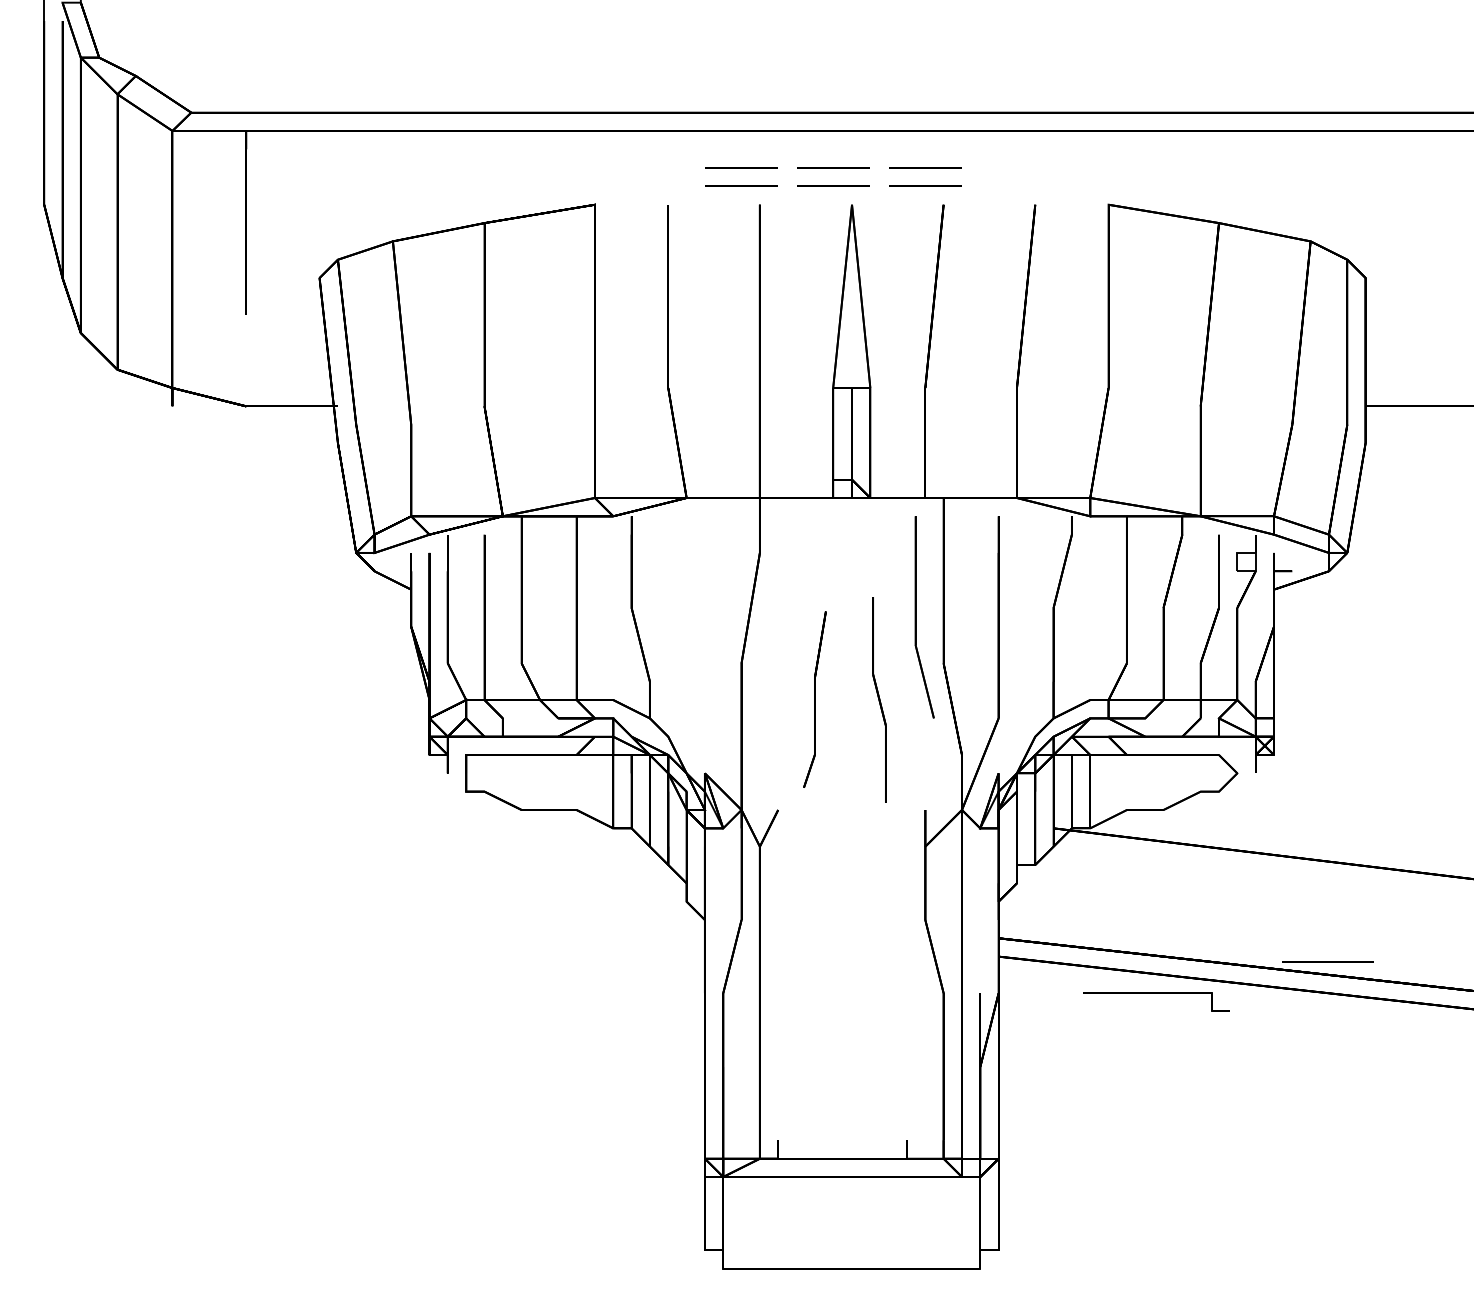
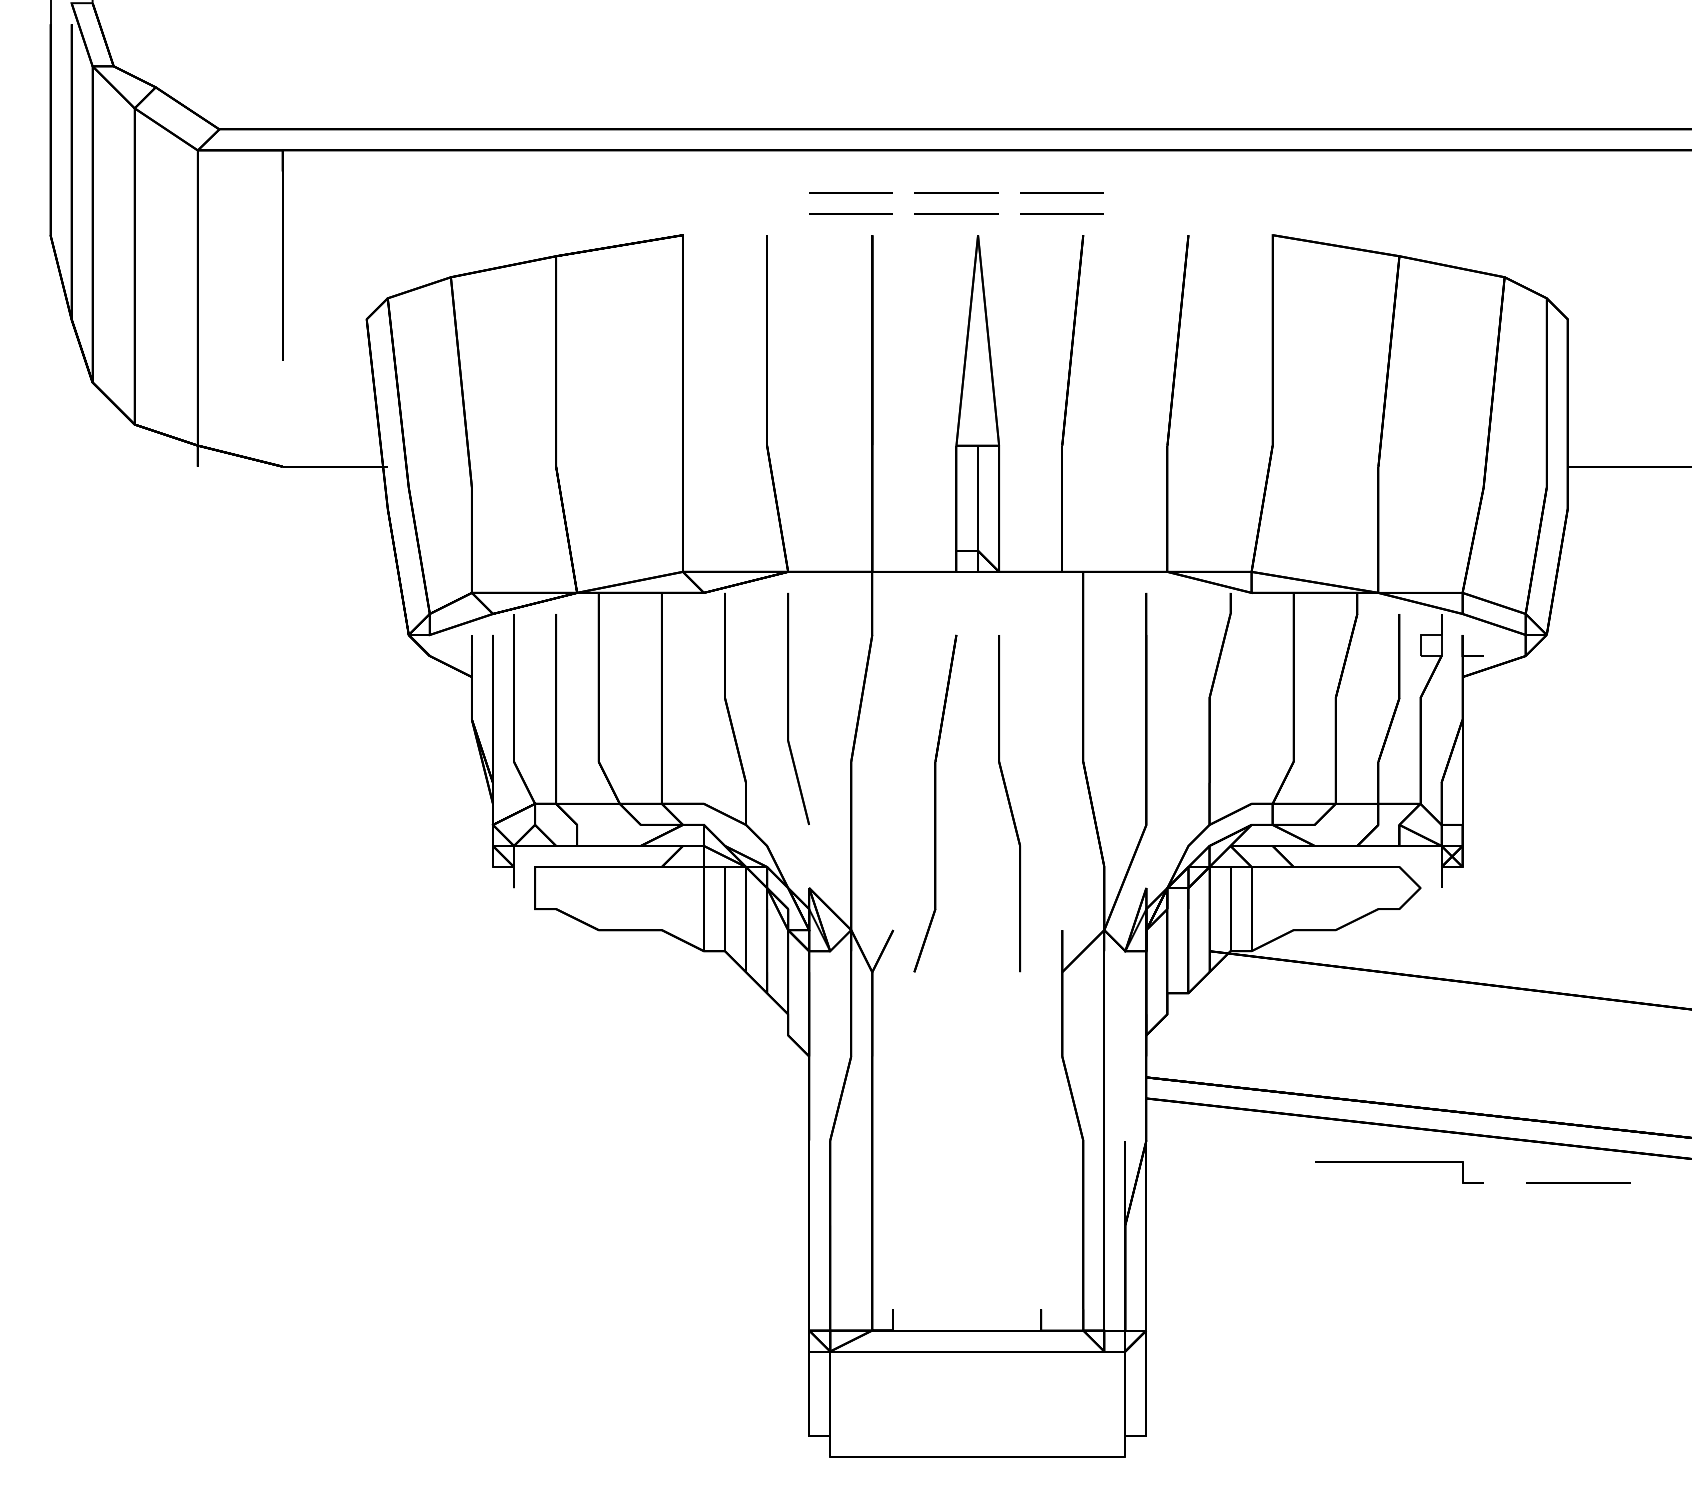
part: (916, 617) -> (789, 709), moved
part: (814, 699) -> (934, 803), size x1.67
part: (879, 699) -> (1009, 803), size x1.43
line: (1327, 961) -> (1577, 1182), moved
part: (1156, 993) -> (1398, 1162), moved

